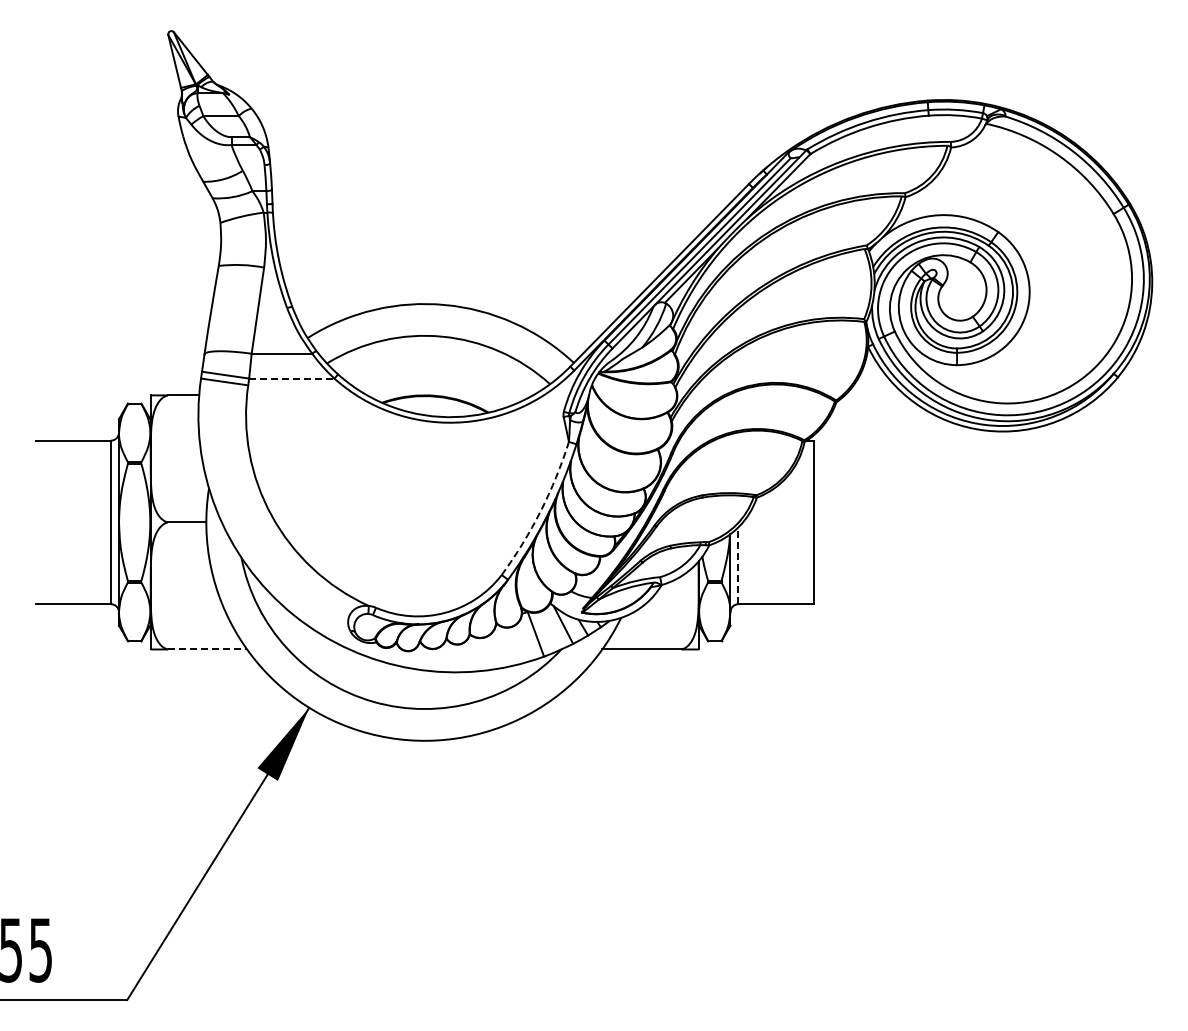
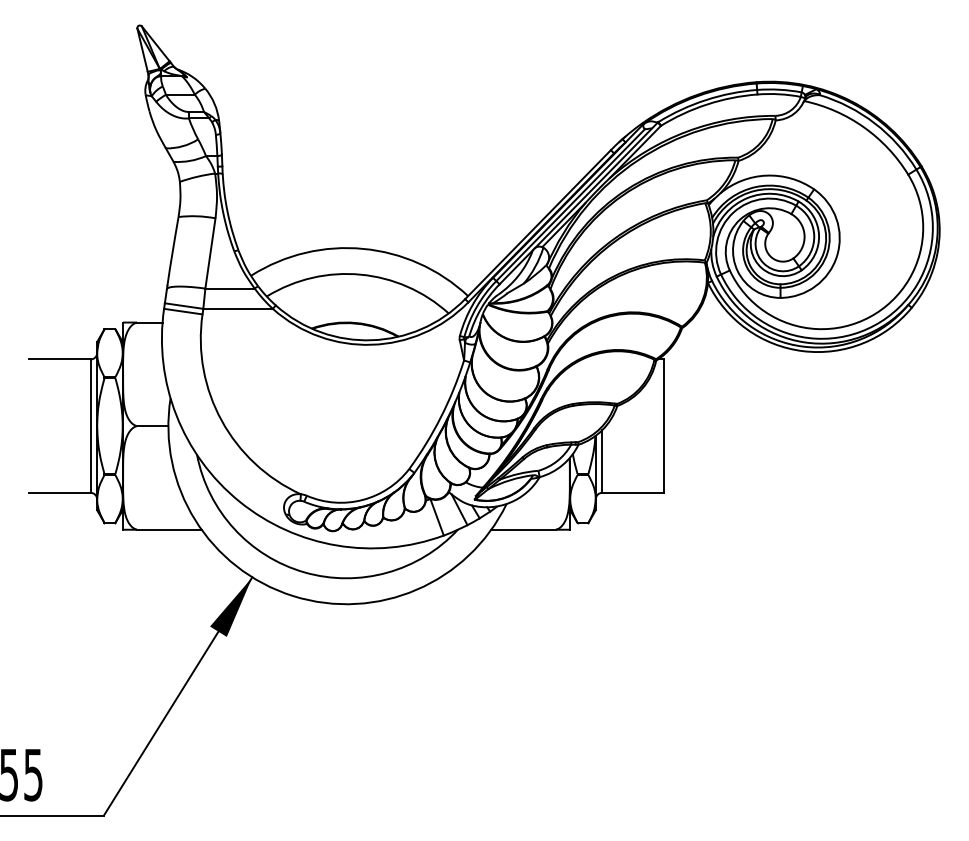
line: (291, 378) -> (237, 308), dashed -> solid
arc: (540, 511) -> (440, 417), dashed -> solid
line: (738, 565) -> (602, 461), dashed -> solid
line: (207, 649) -> (169, 529), dashed -> solid

